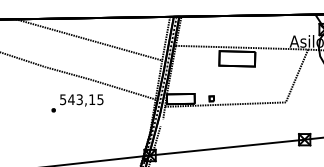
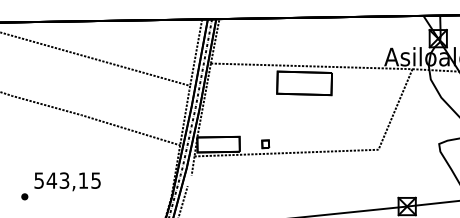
text: (77, 103) -> (61, 186), moved

